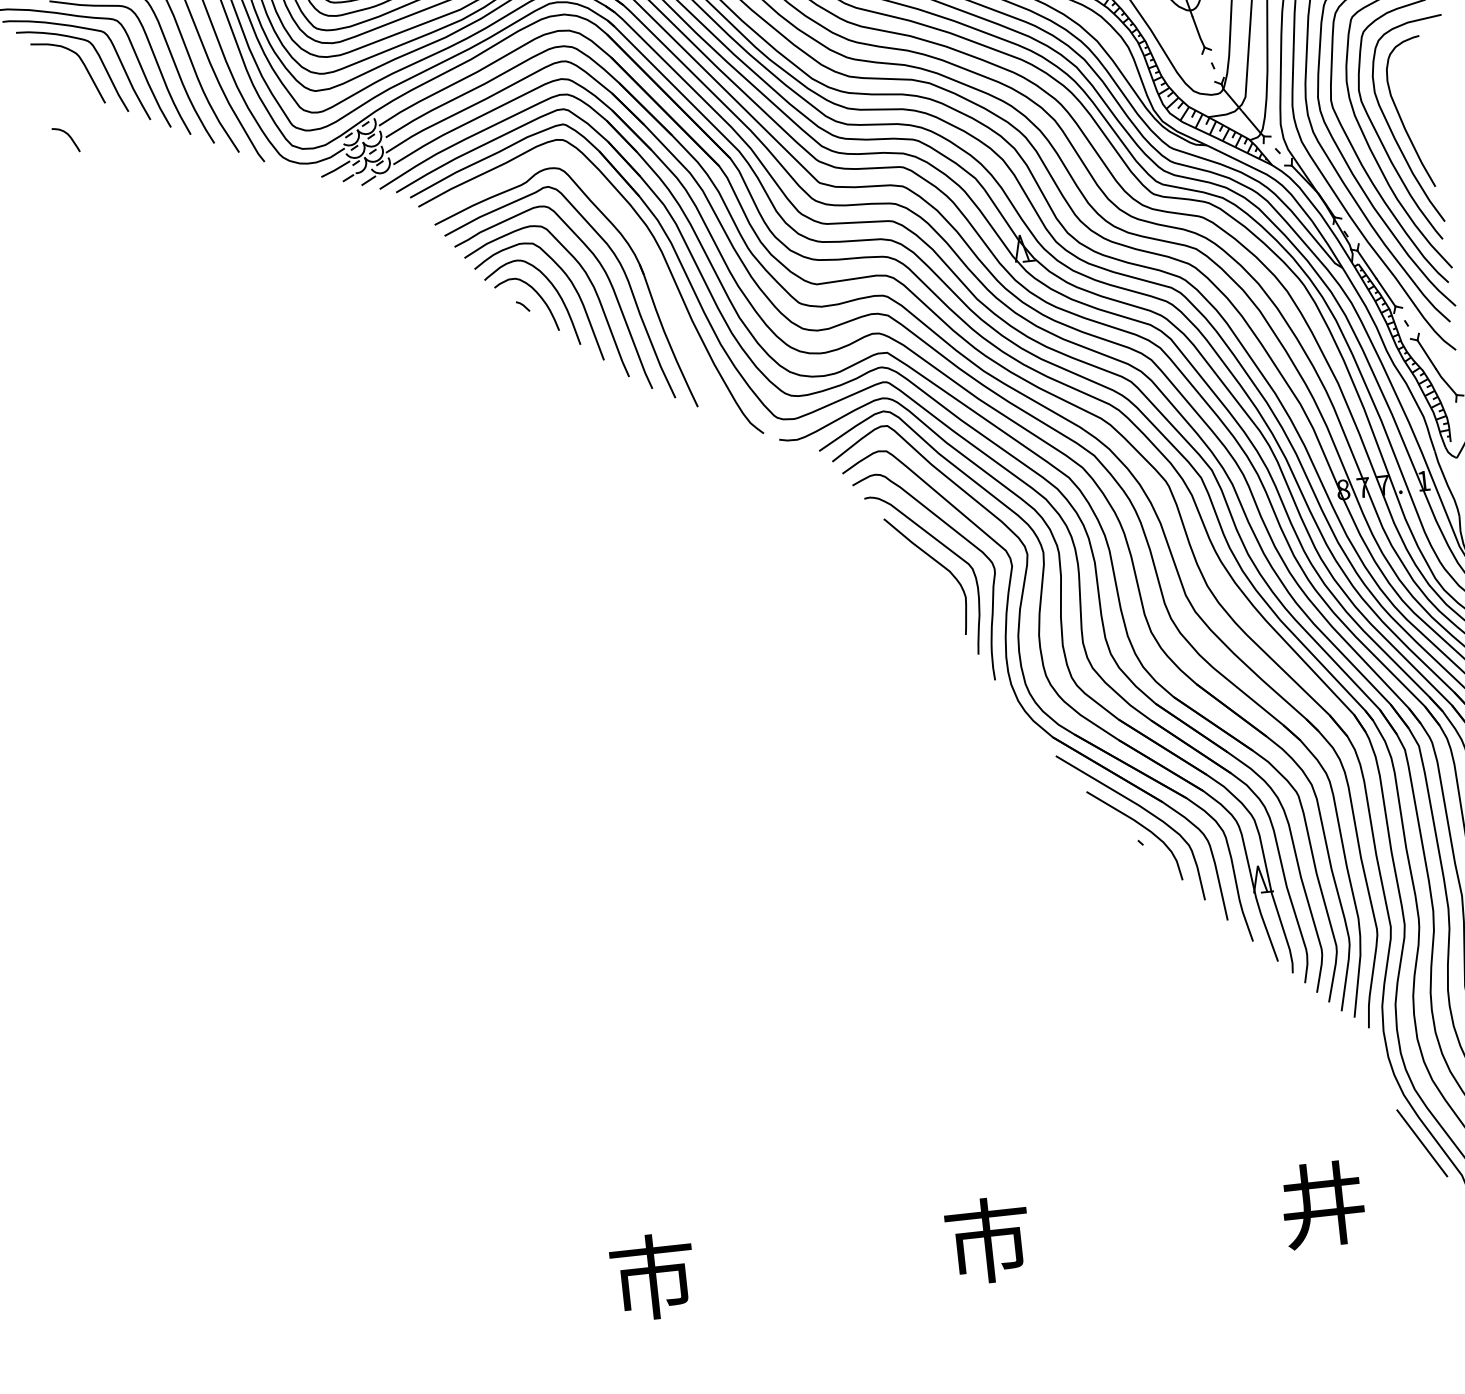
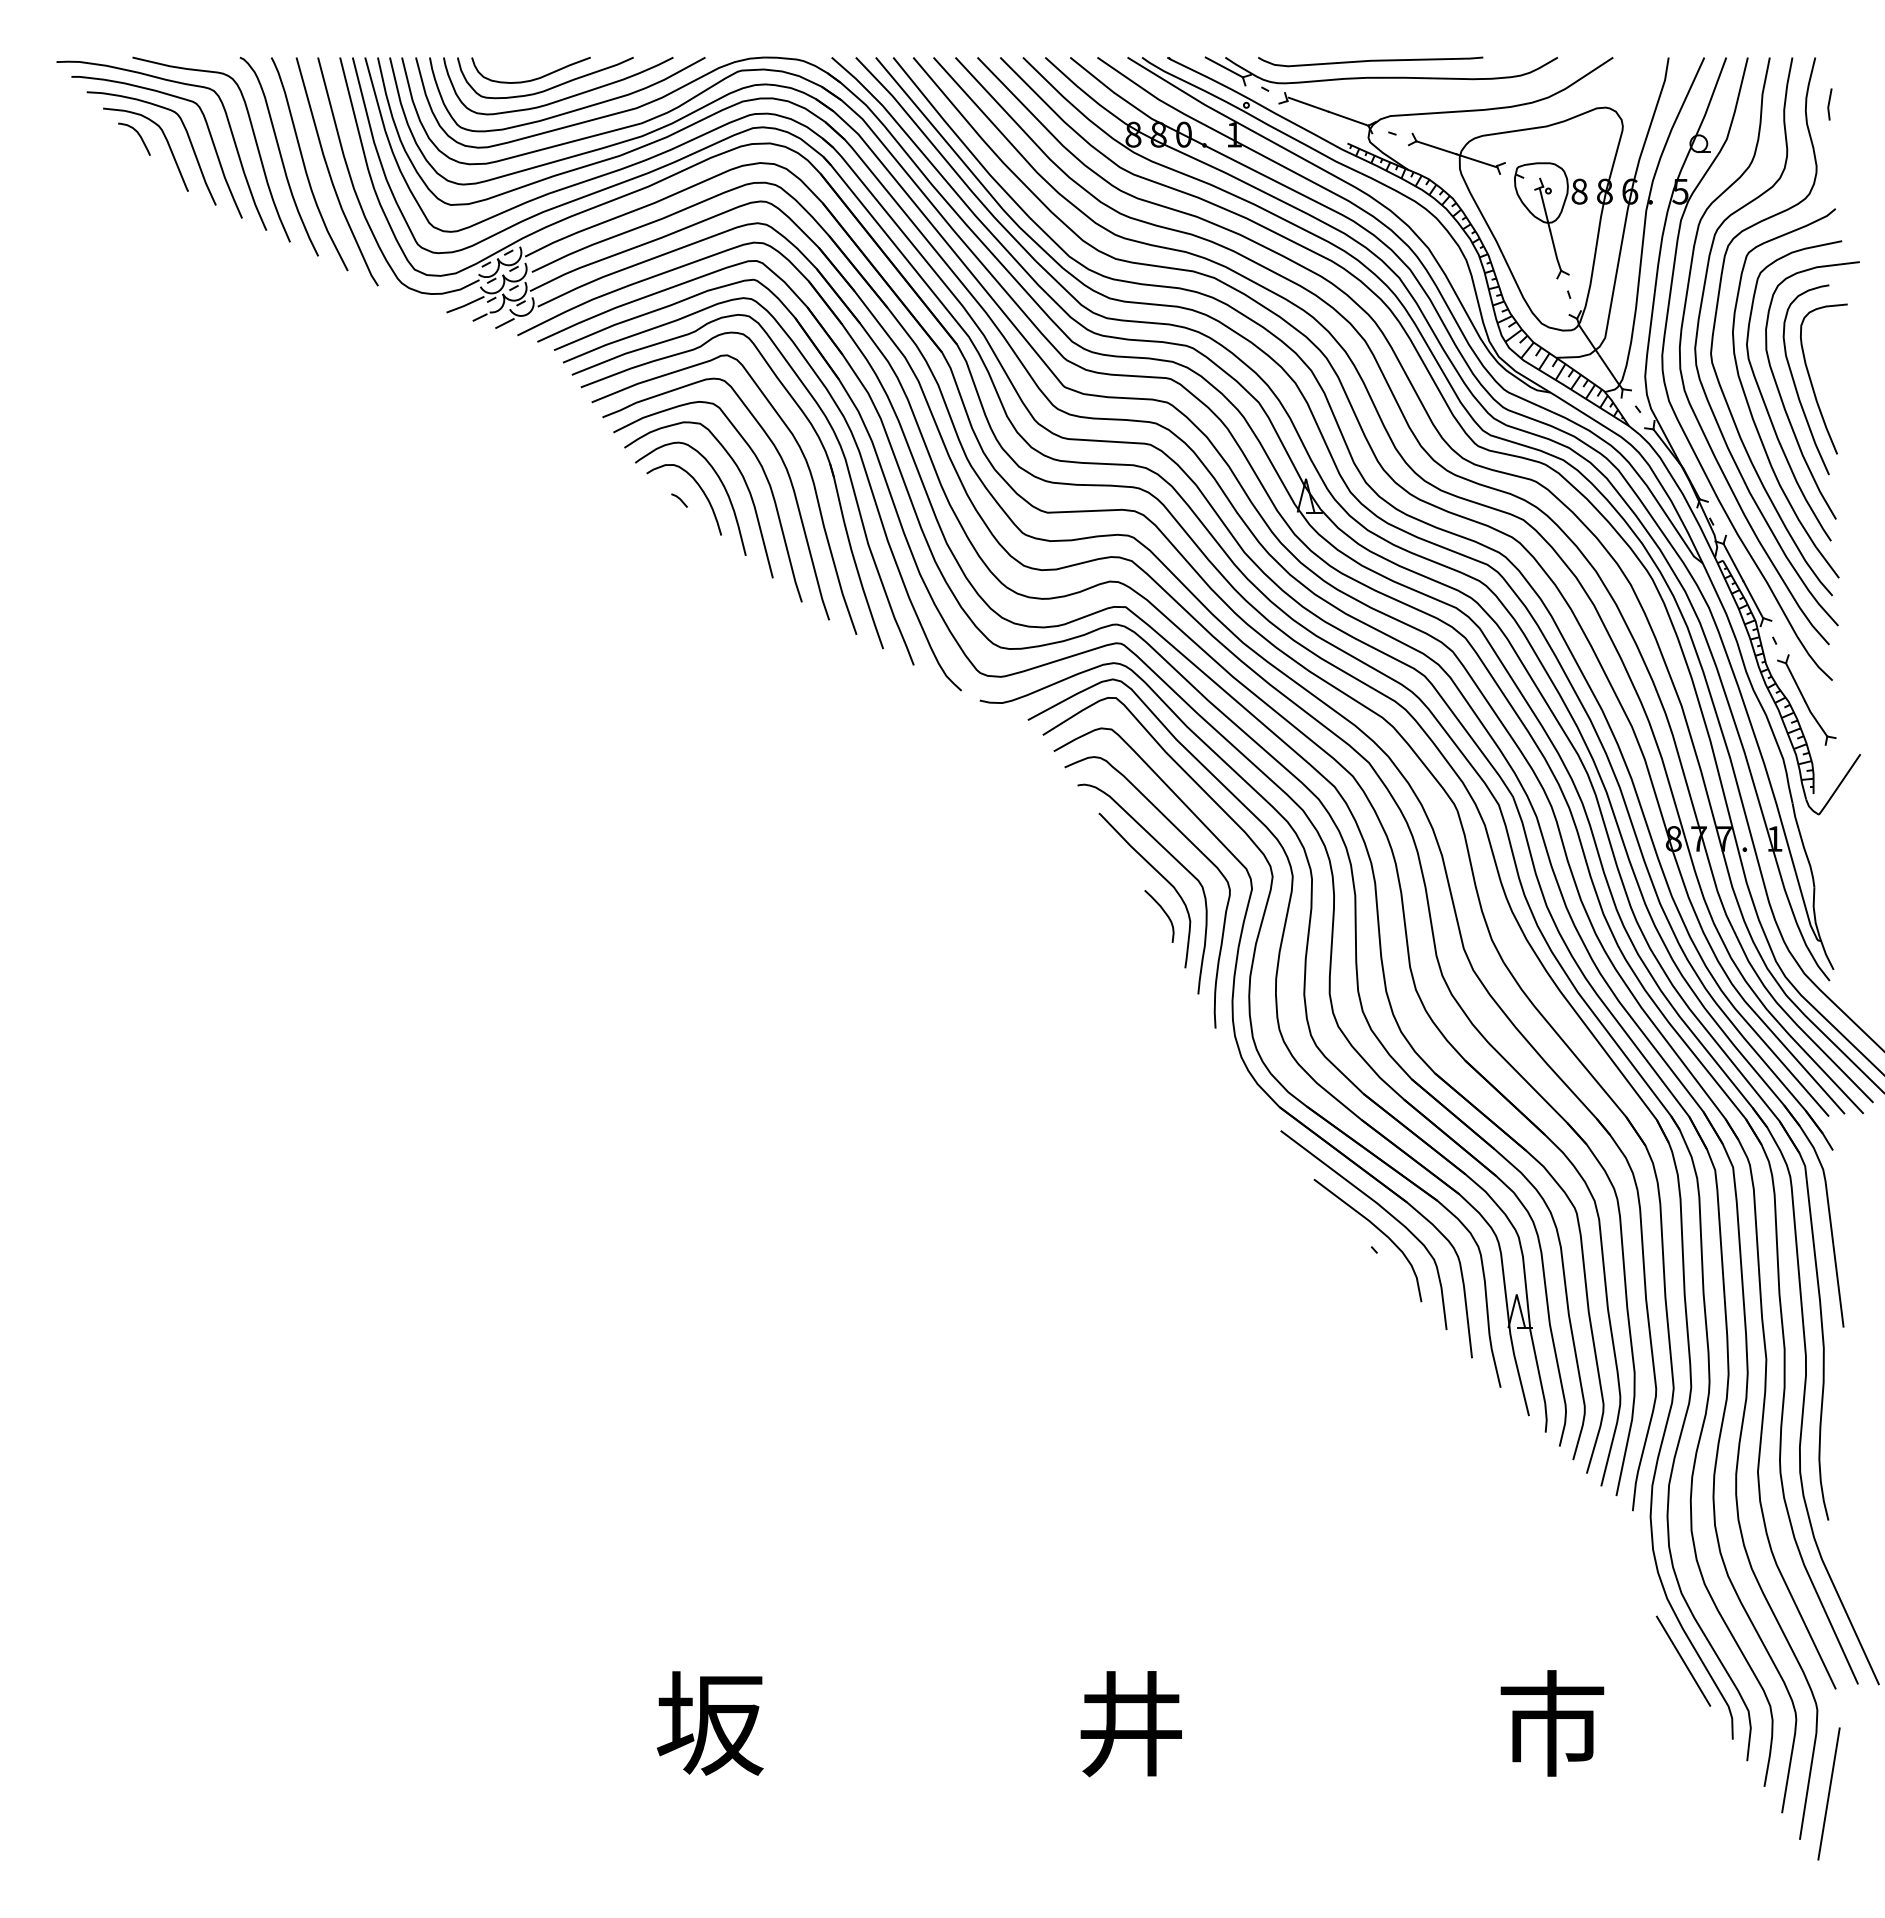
curve: (1414, 114) -> (1812, 382), added
curve: (68, 136) -> (138, 135), moved
curve: (646, 251) -> (840, 449), added
curve: (944, 593) -> (1164, 913), added
text: (1323, 1204) -> (1552, 1723), 井 -> 市
text: (987, 1240) -> (1130, 1723), 市 -> 井
text: (652, 1277) -> (709, 1723), 市 -> 坂

